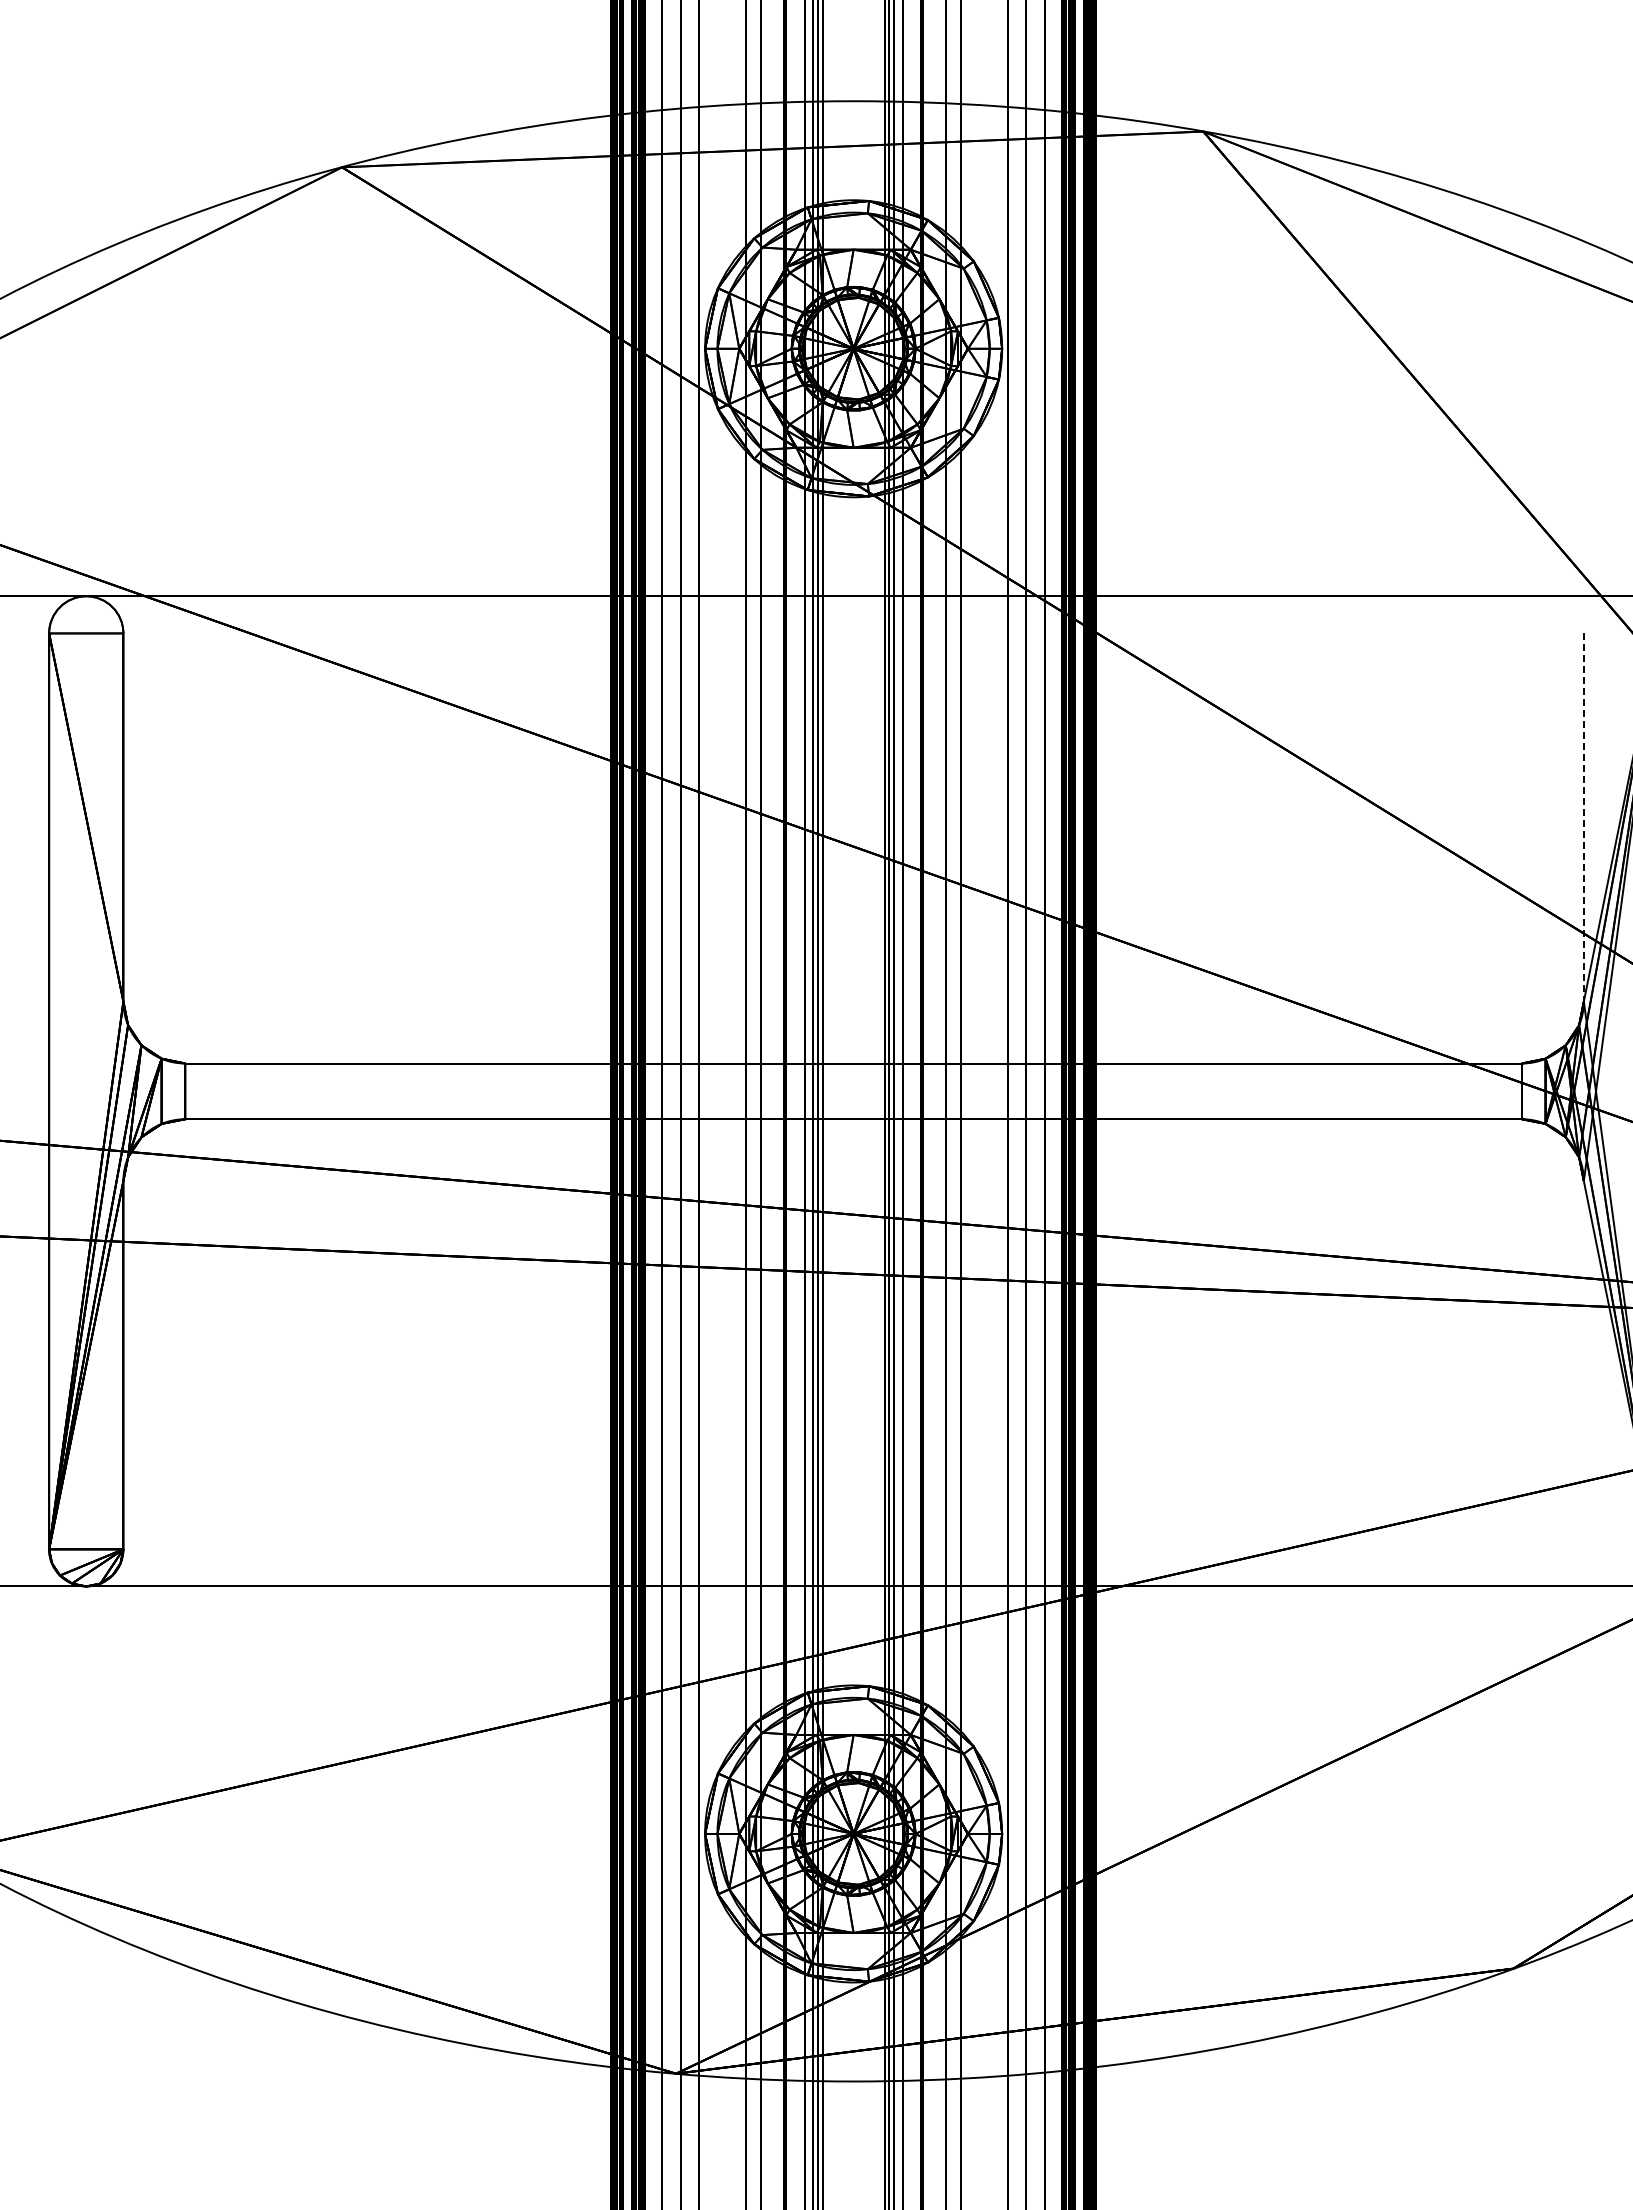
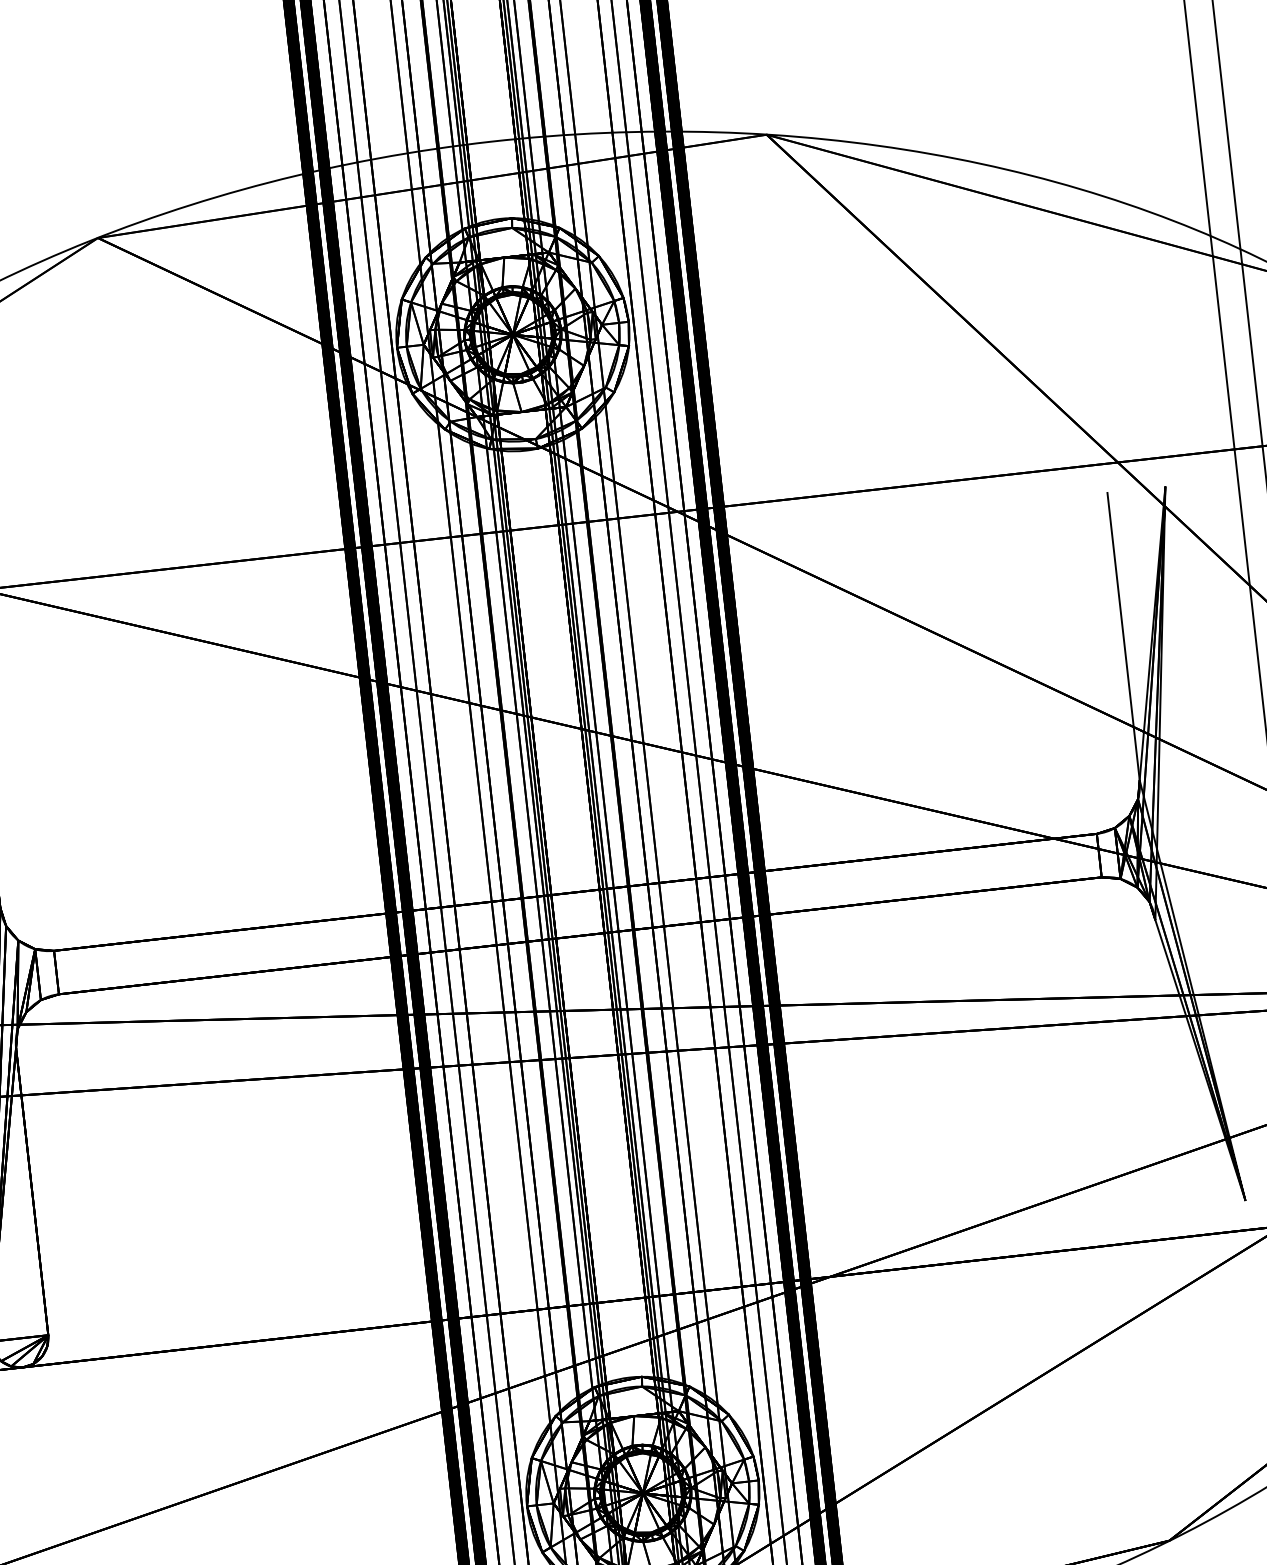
line: (1583, 818) -> (1123, 637), dashed -> solid

